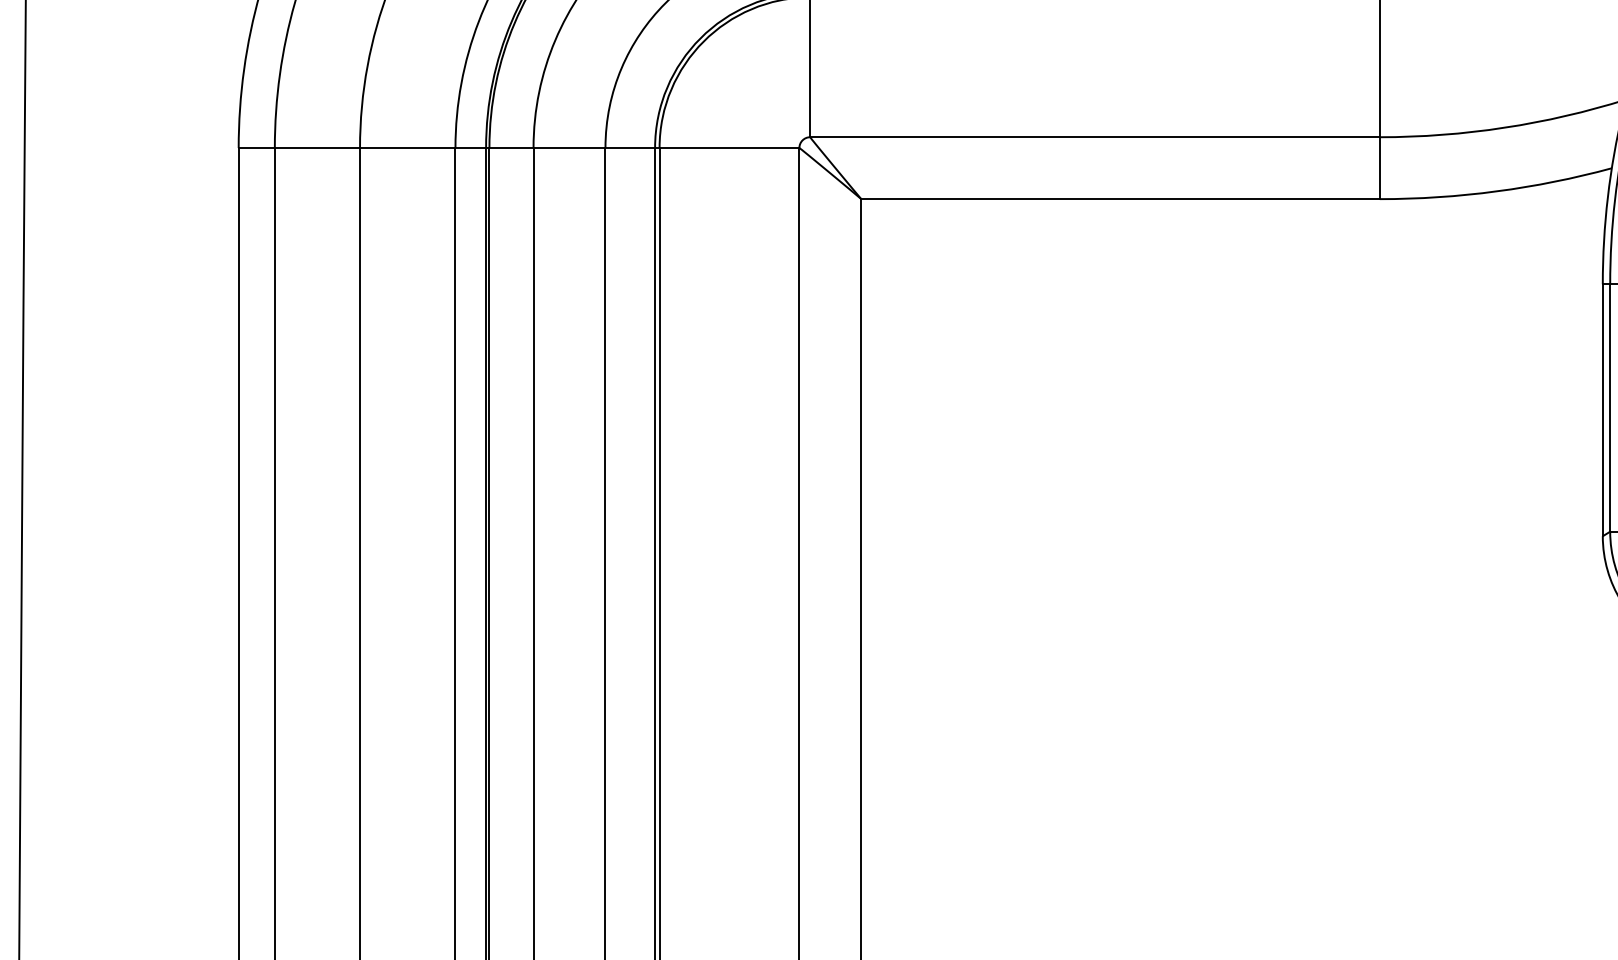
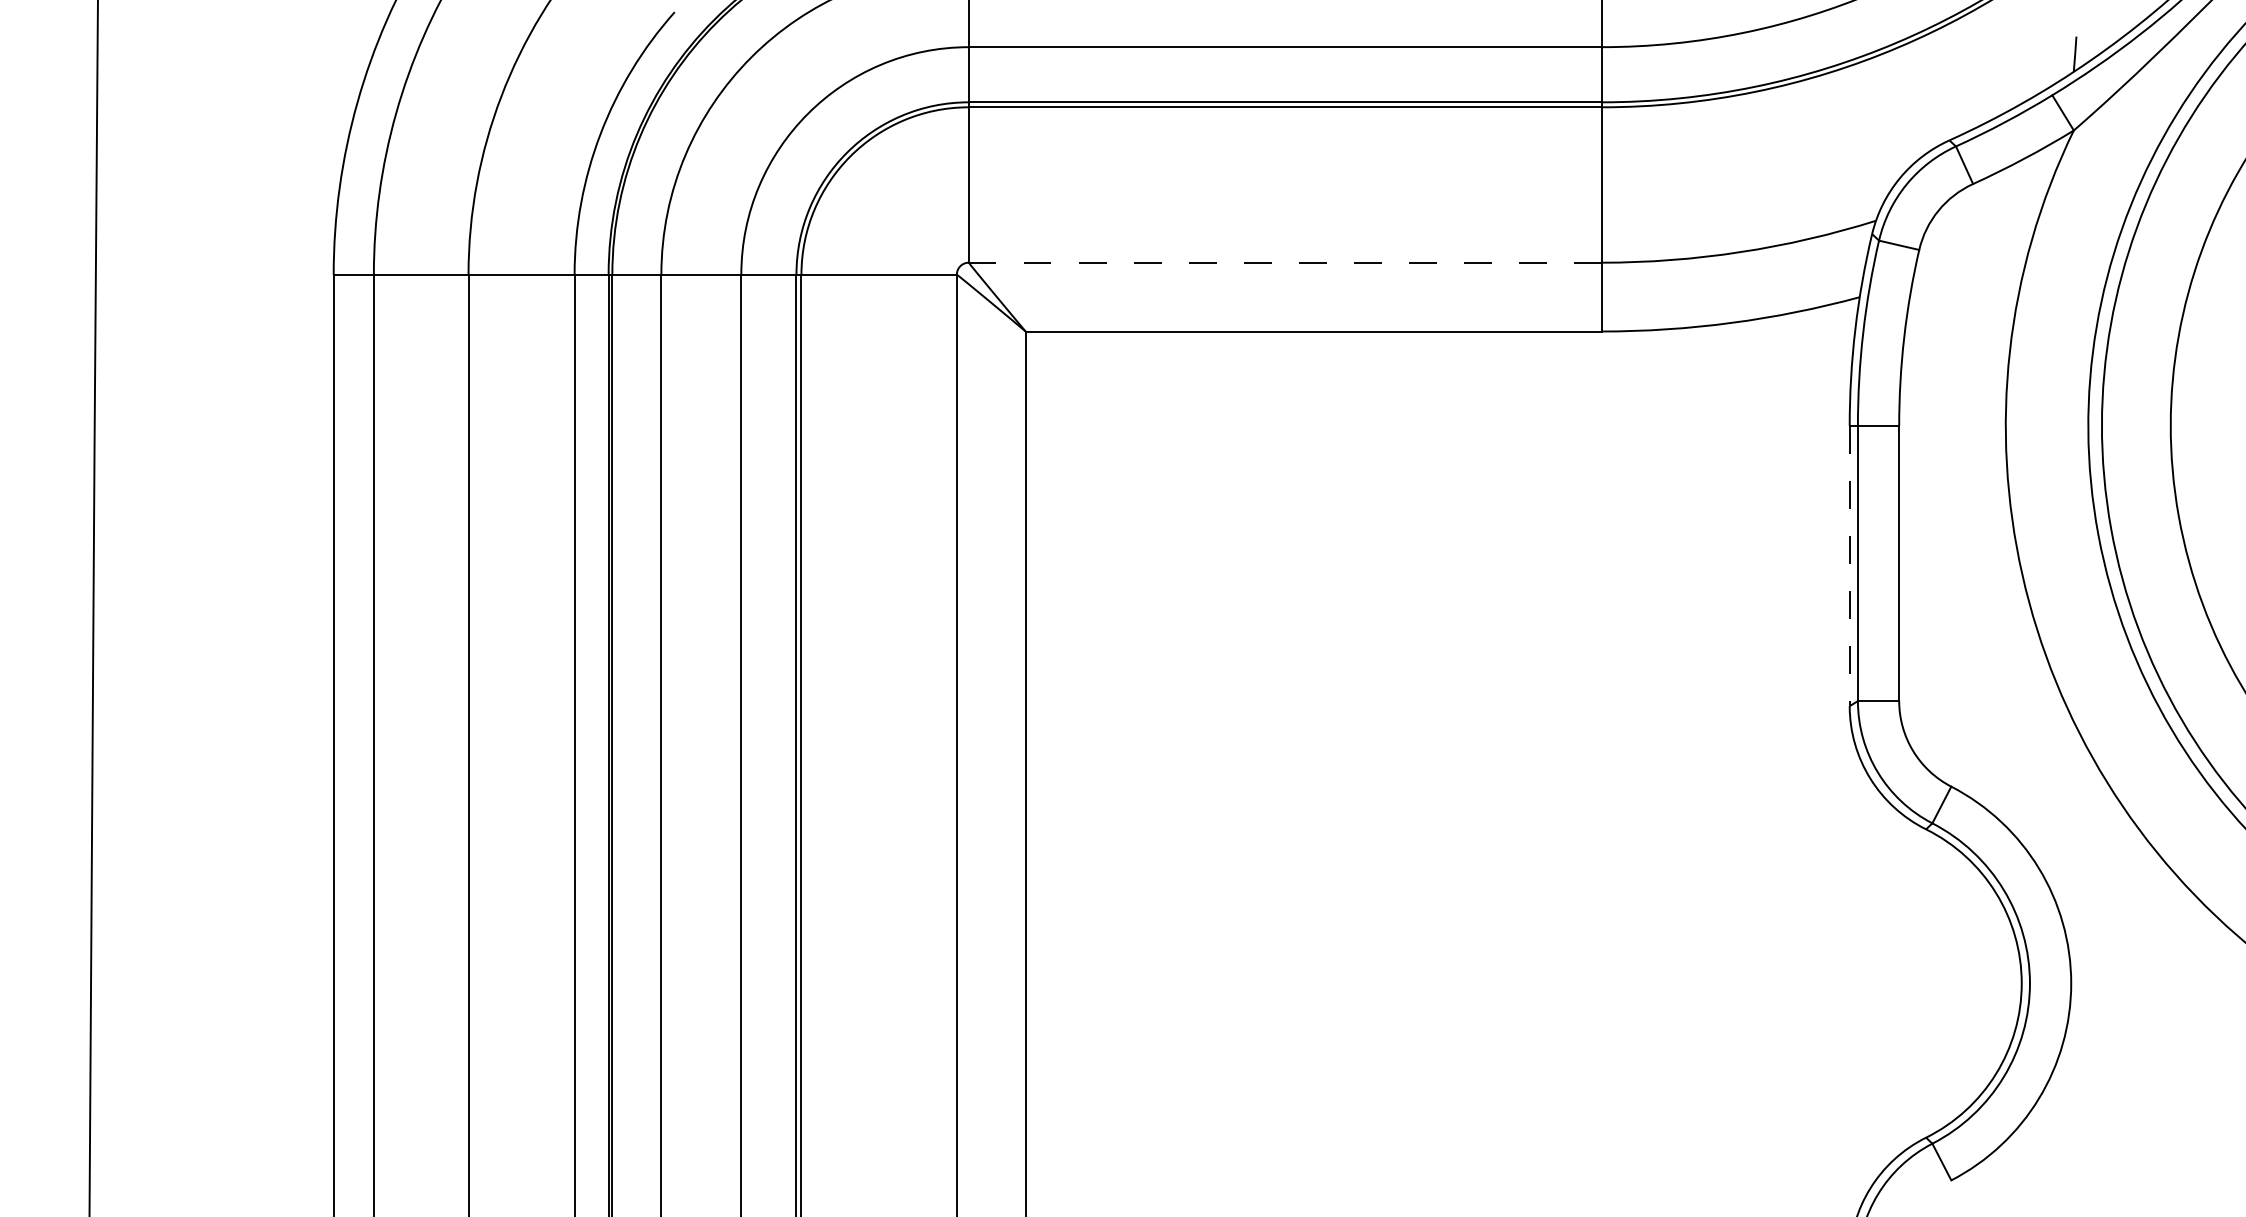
line: (1095, 137) -> (1285, 262), solid -> dashed
line: (1602, 410) -> (1849, 566), solid -> dashed

